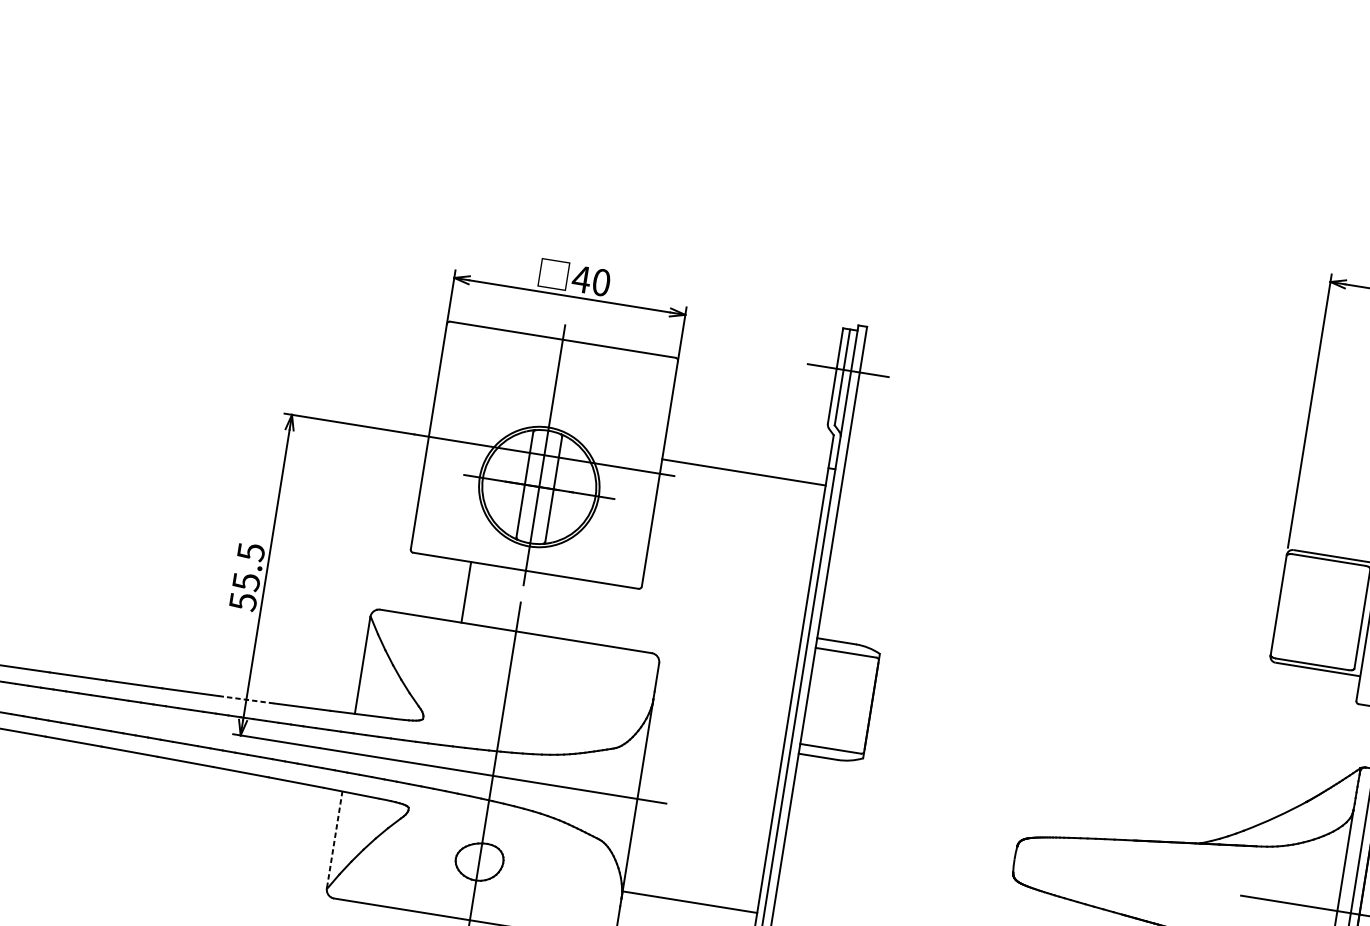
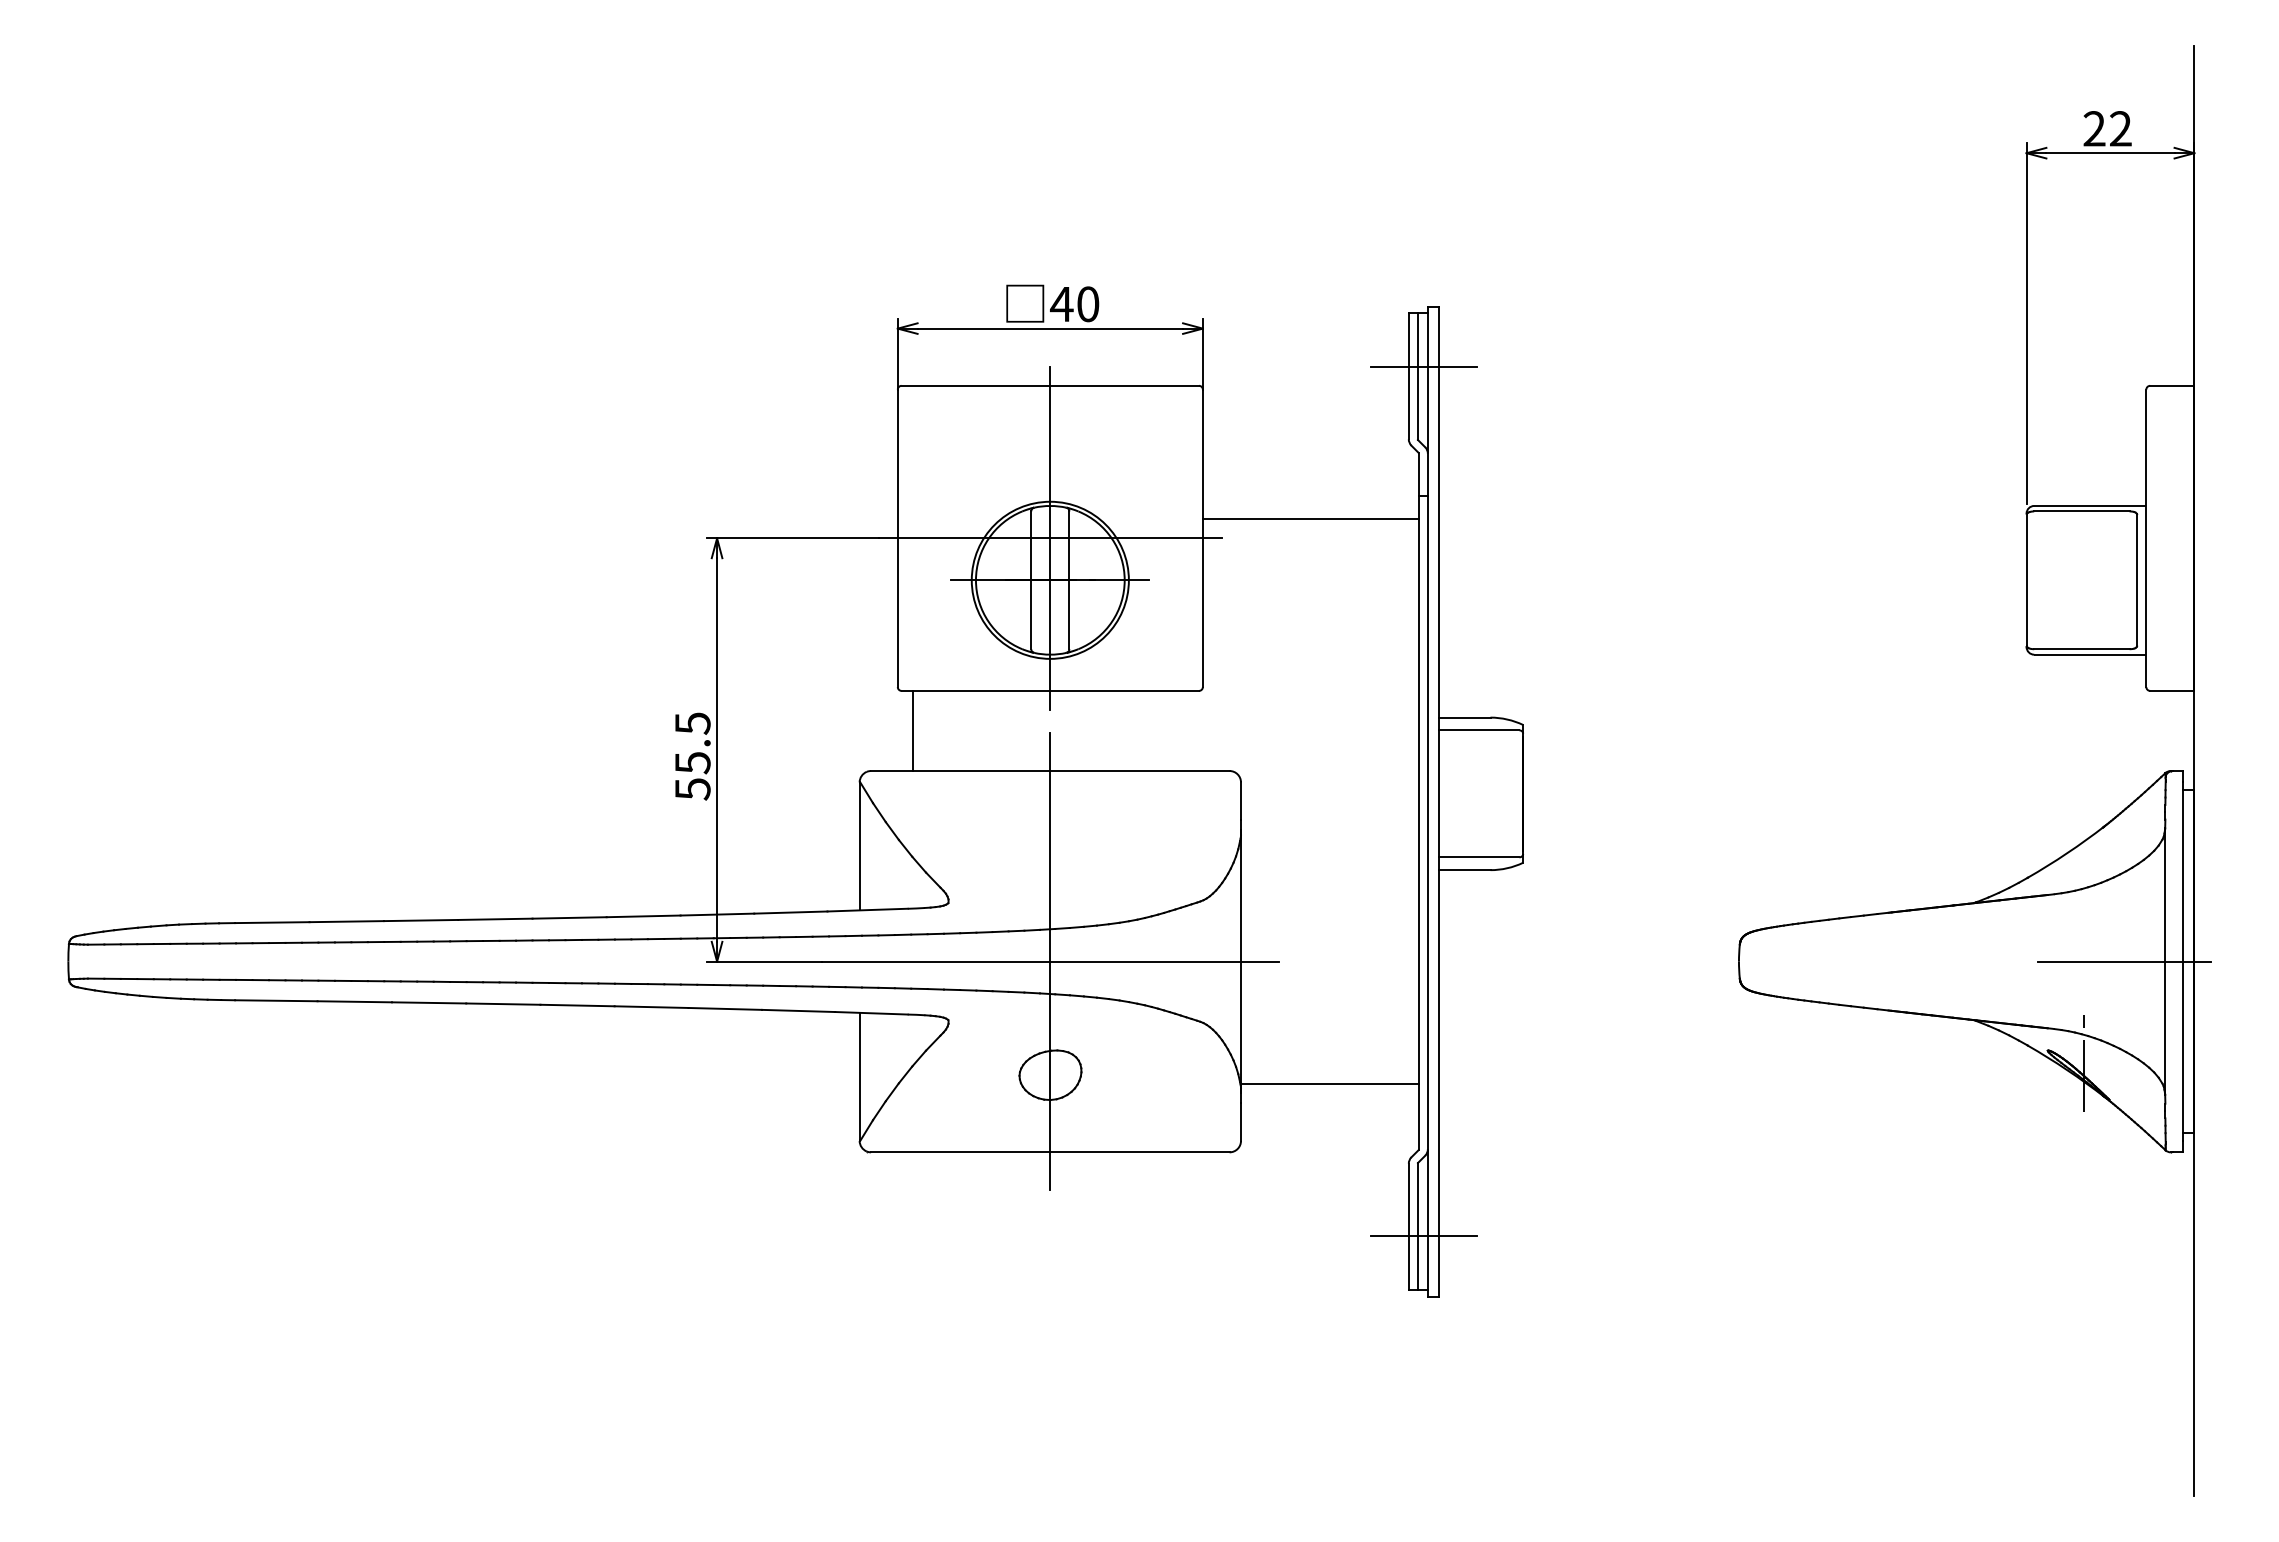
line: (466, 592) -> (913, 730), moved
line: (246, 699) -> (717, 914), dashed -> solid
line: (334, 839) -> (859, 1076), dashed -> solid

